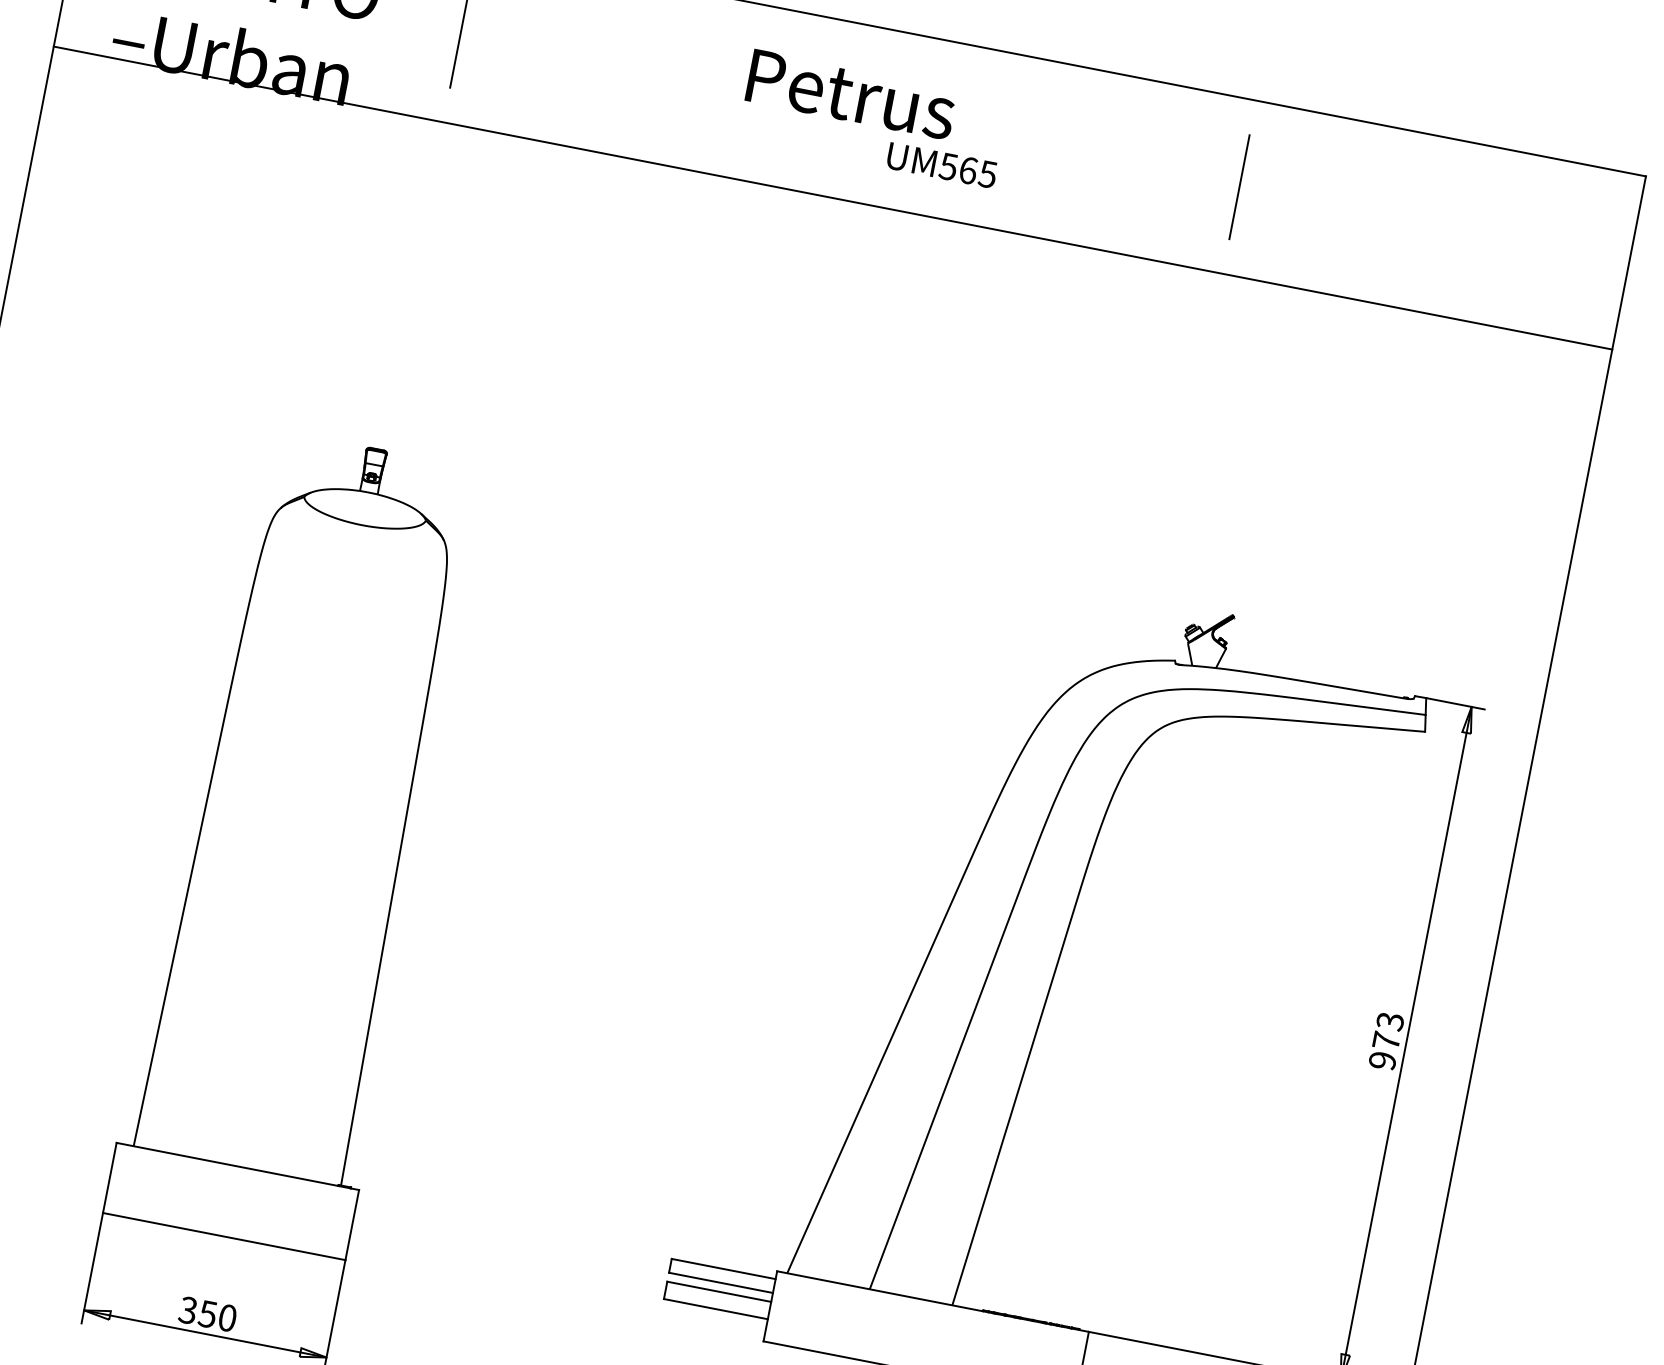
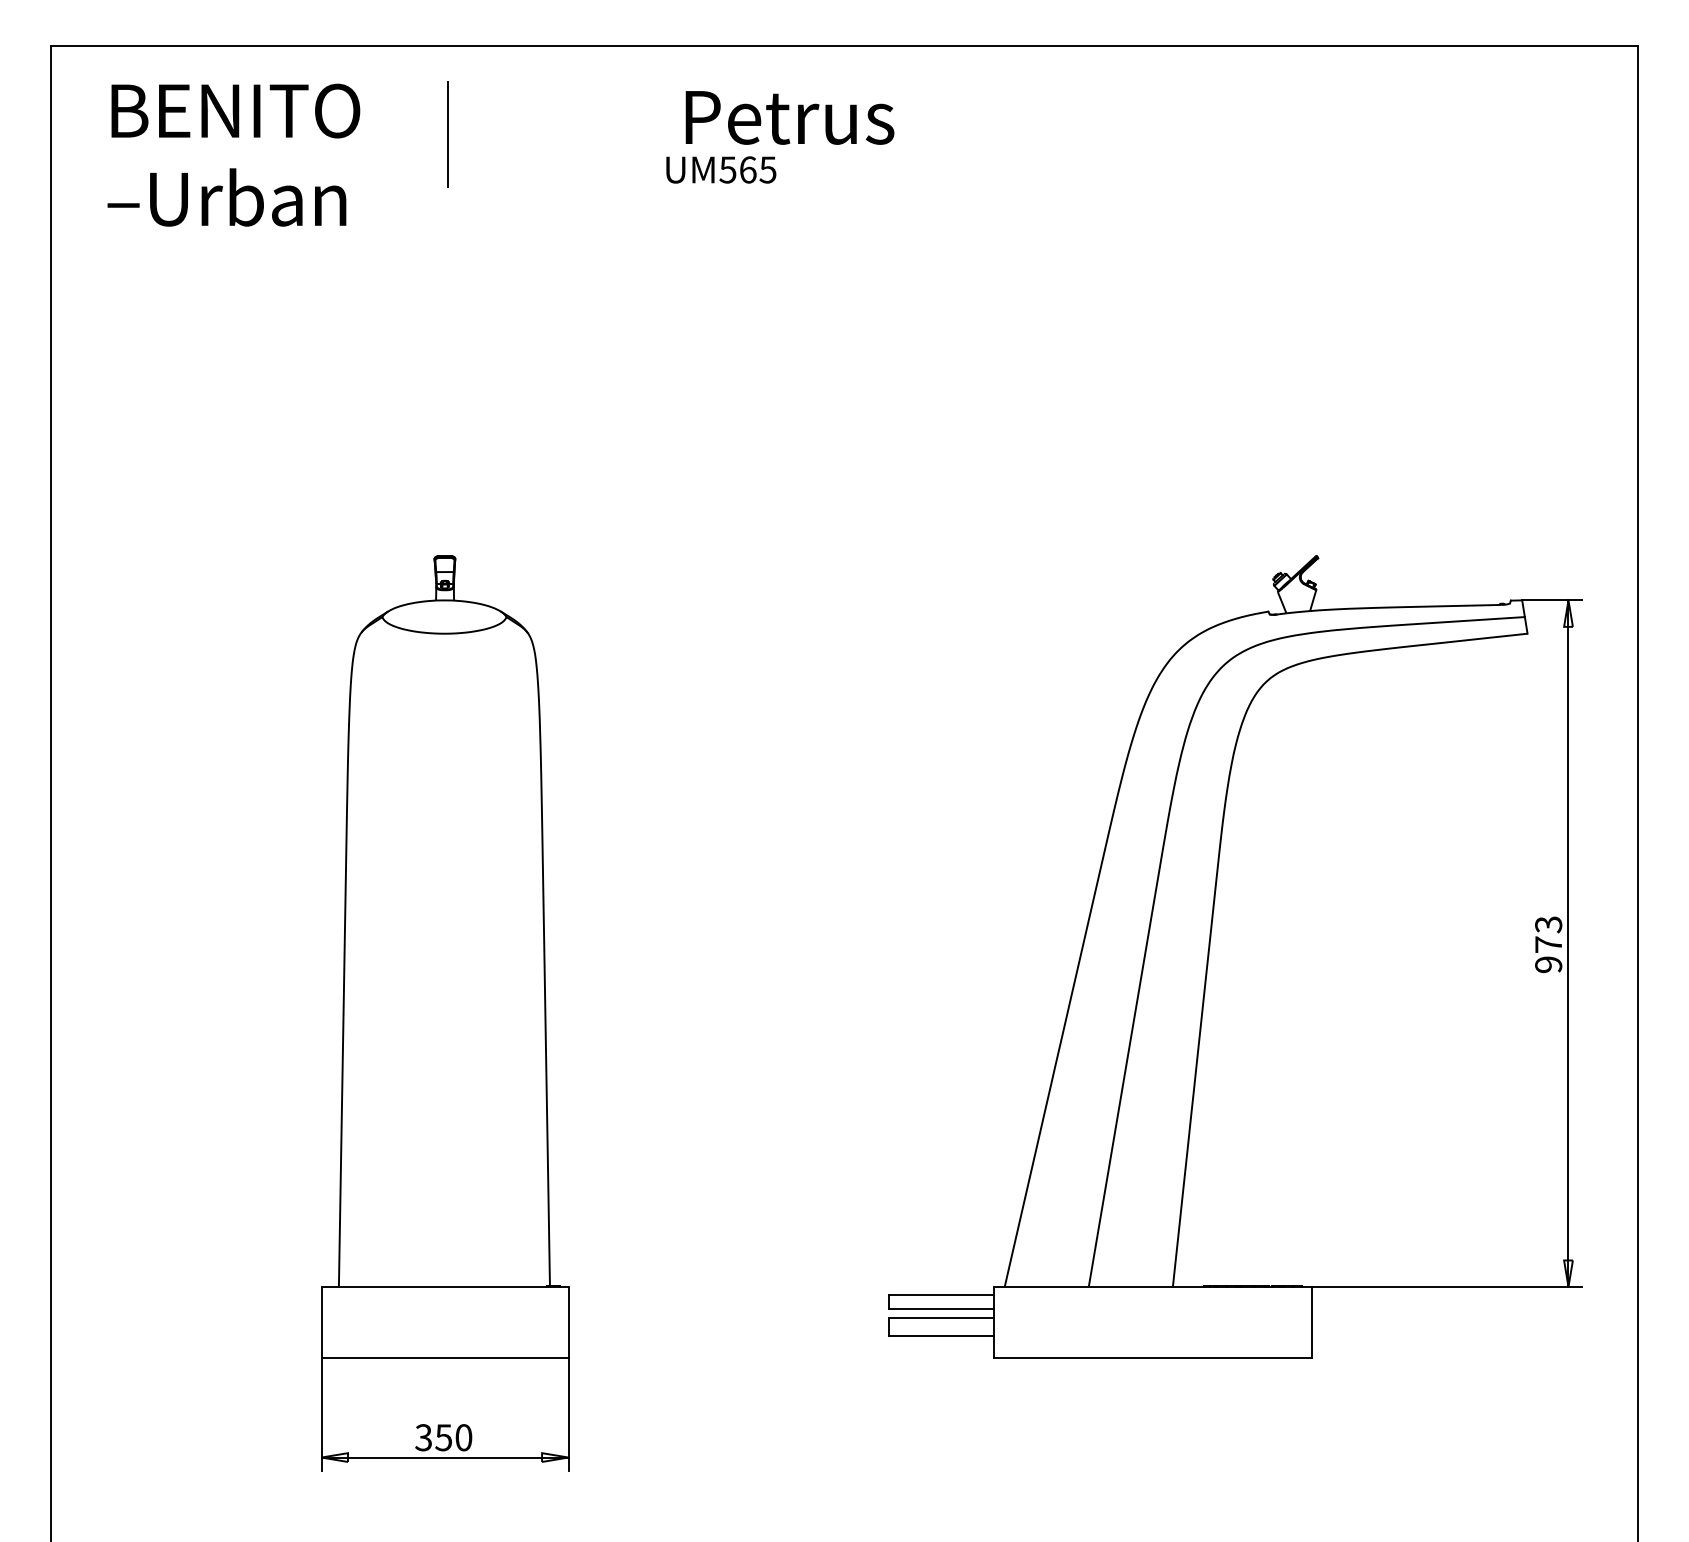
text: (851, 94) -> (789, 117), moved
text: (942, 165) -> (721, 169), moved
line: (1239, 187) -> (1241, 134), removed
line: (833, 197) -> (844, 222), removed

